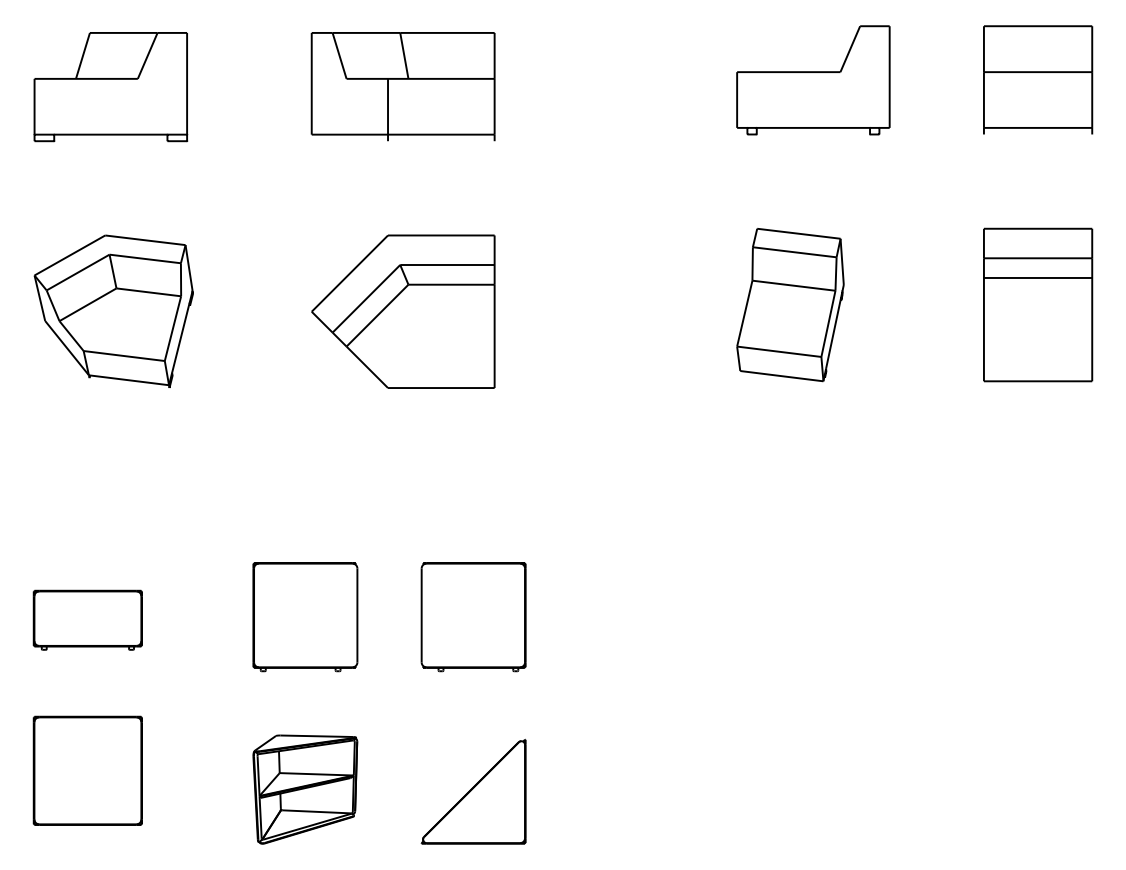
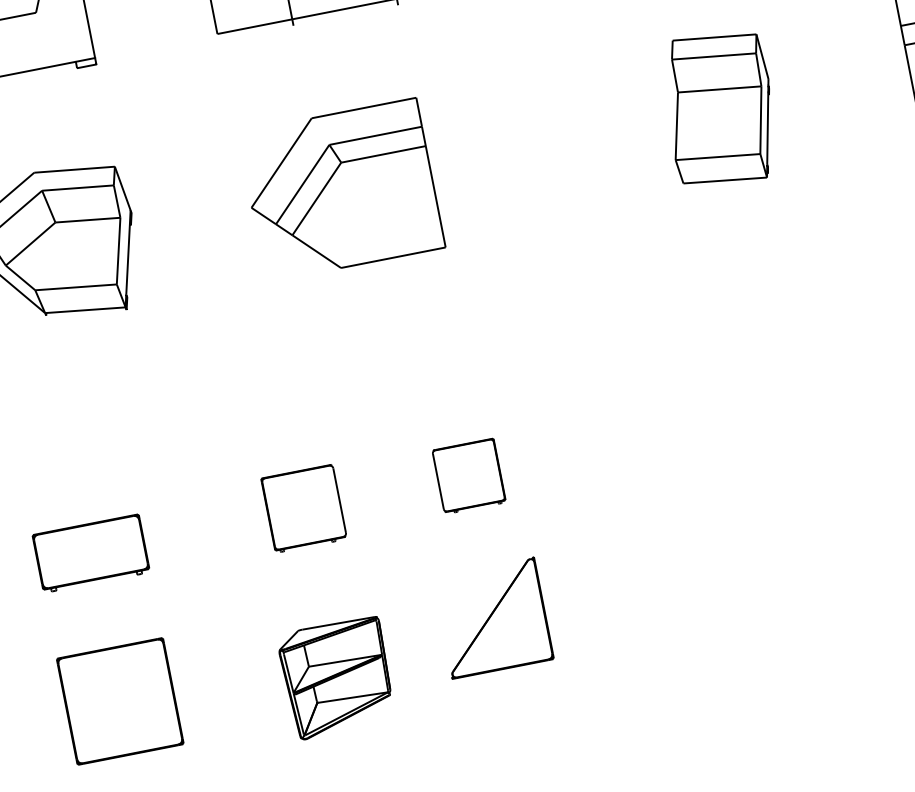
part: (305, 617) -> (304, 509), size x0.7
part: (473, 617) -> (469, 476), size x0.6
part: (473, 791) -> (492, 617), moved

